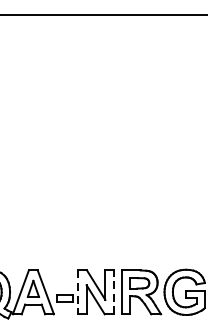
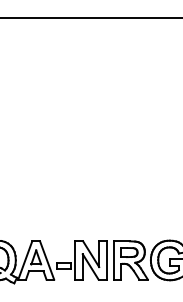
line: (113, 291) -> (106, 259), dashed -> solid
line: (78, 292) -> (75, 260), dashed -> solid

